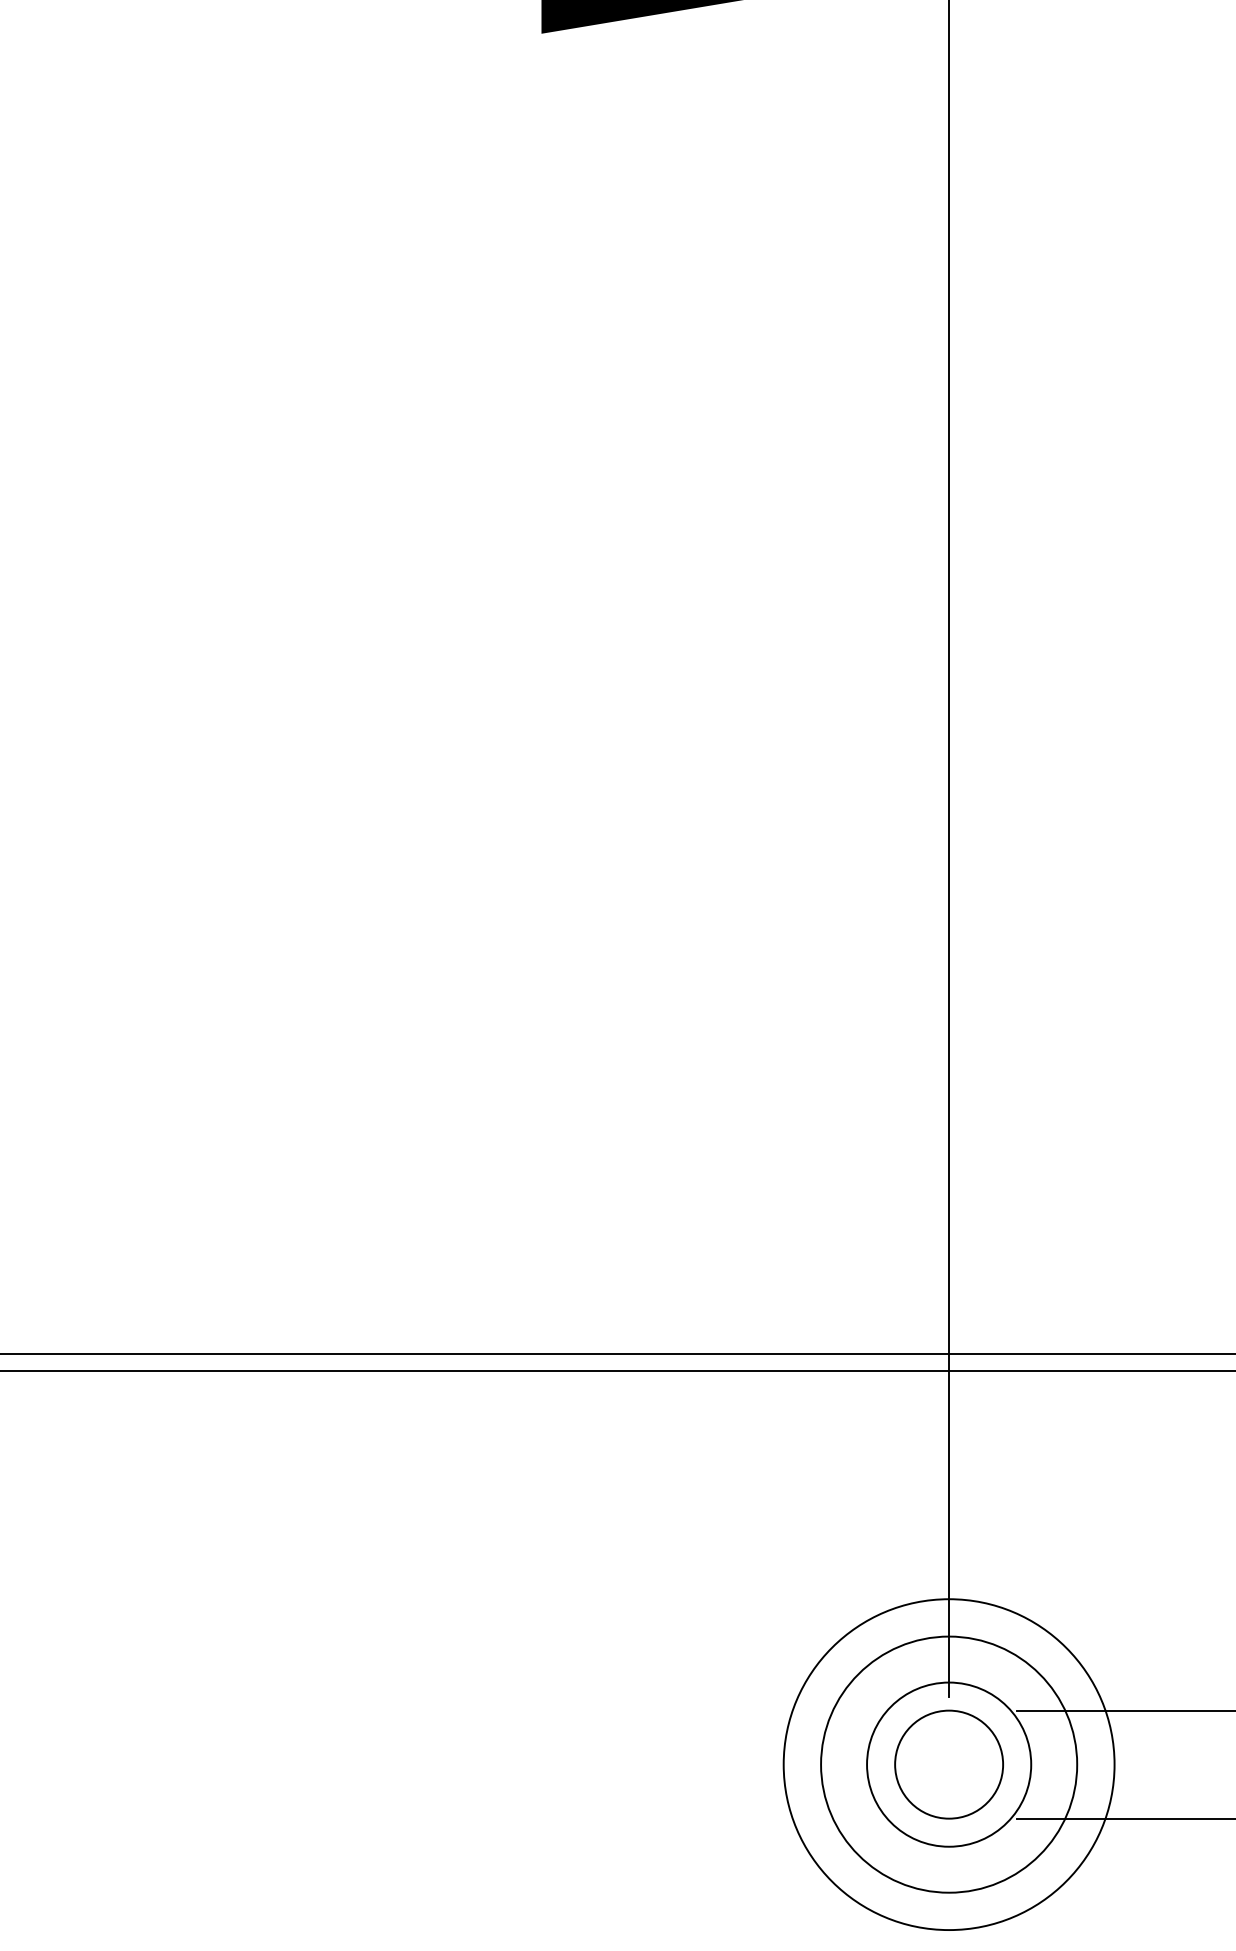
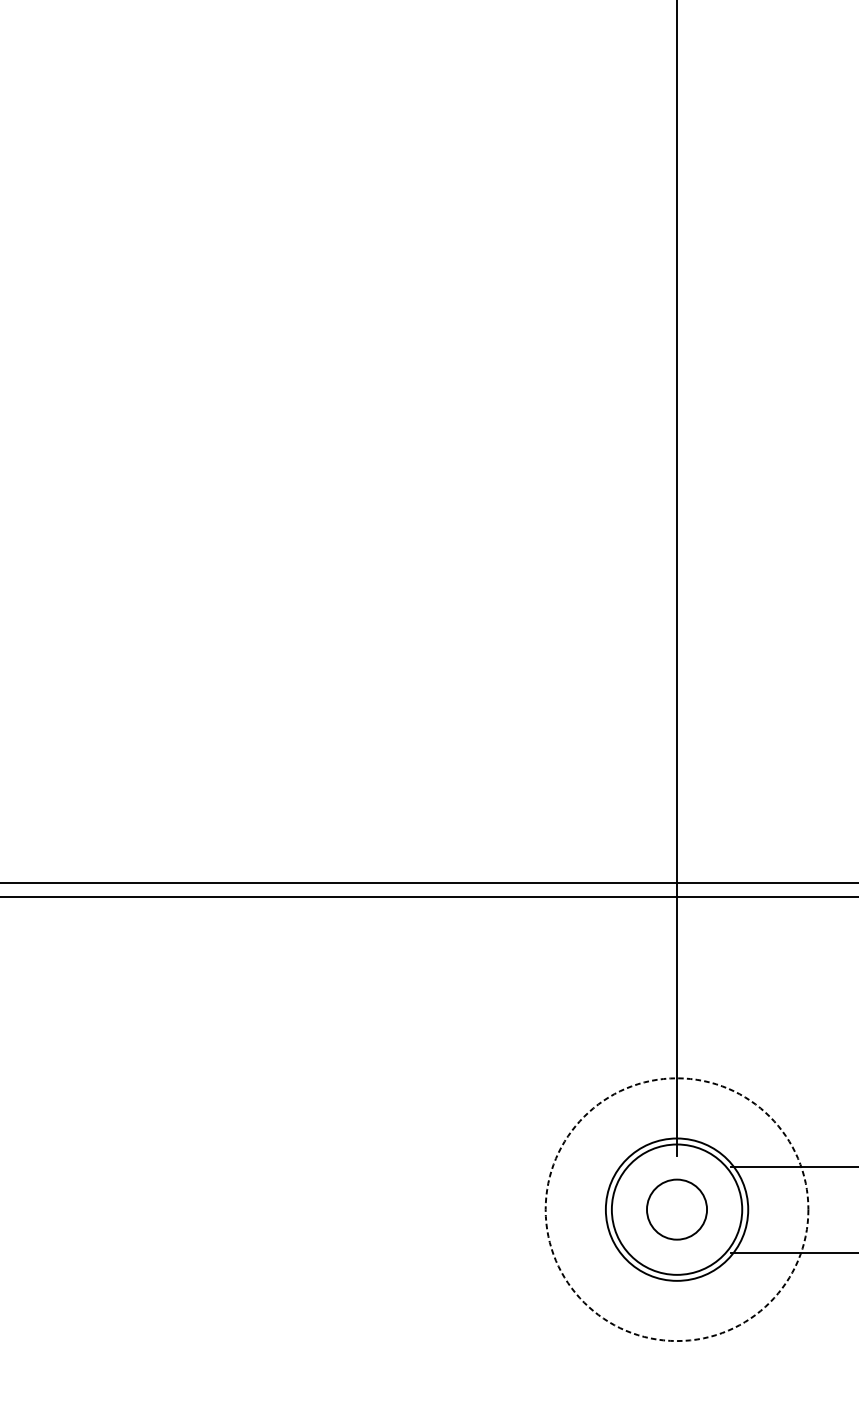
circle: (948, 1764) -> (676, 1209), size x0.7
circle: (948, 1764) -> (676, 1209), solid -> dashed
circle: (949, 1764) -> (677, 1209), size x0.7

